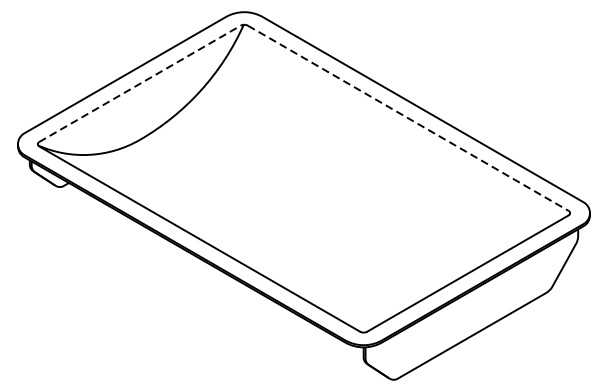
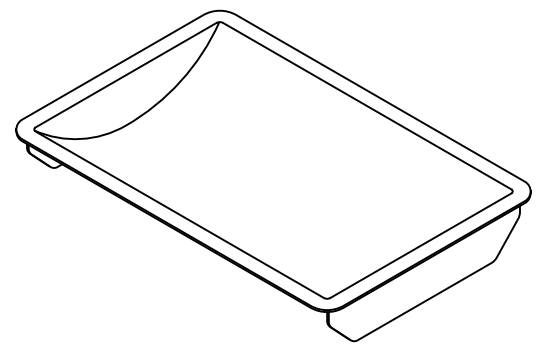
line: (139, 84) -> (125, 75), dashed -> solid
line: (408, 118) -> (367, 106), dashed -> solid

